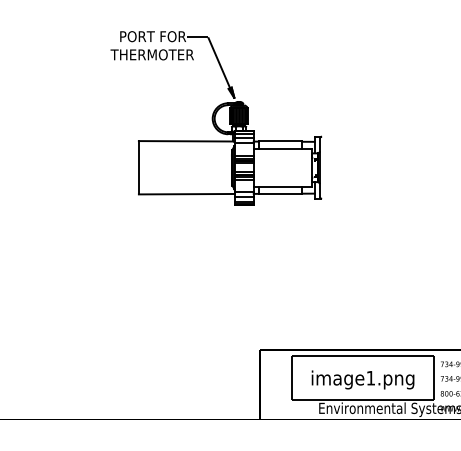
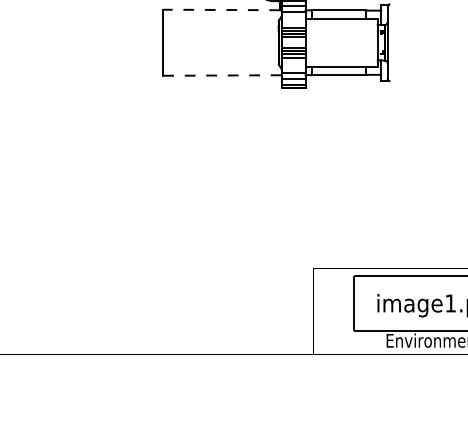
line: (185, 141) -> (221, 10), solid -> dashed
line: (186, 194) -> (222, 75), solid -> dashed

